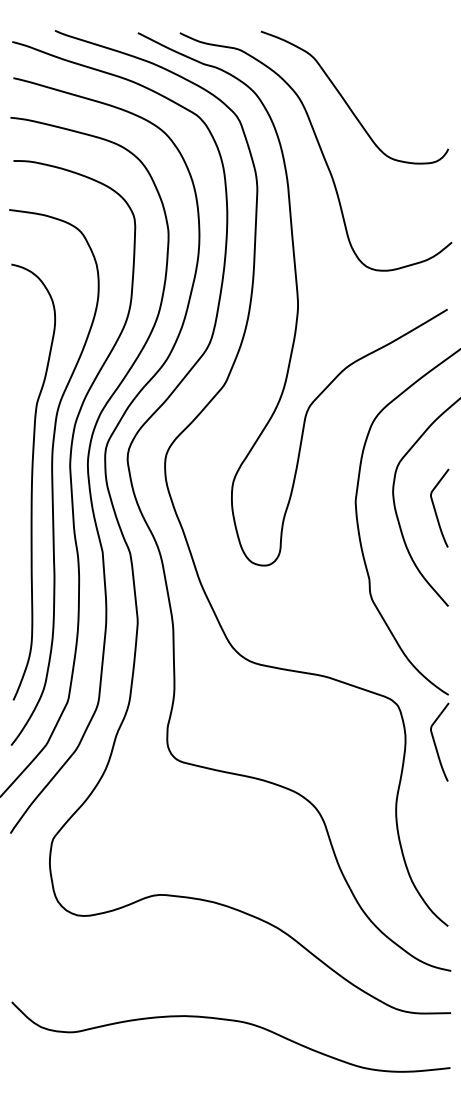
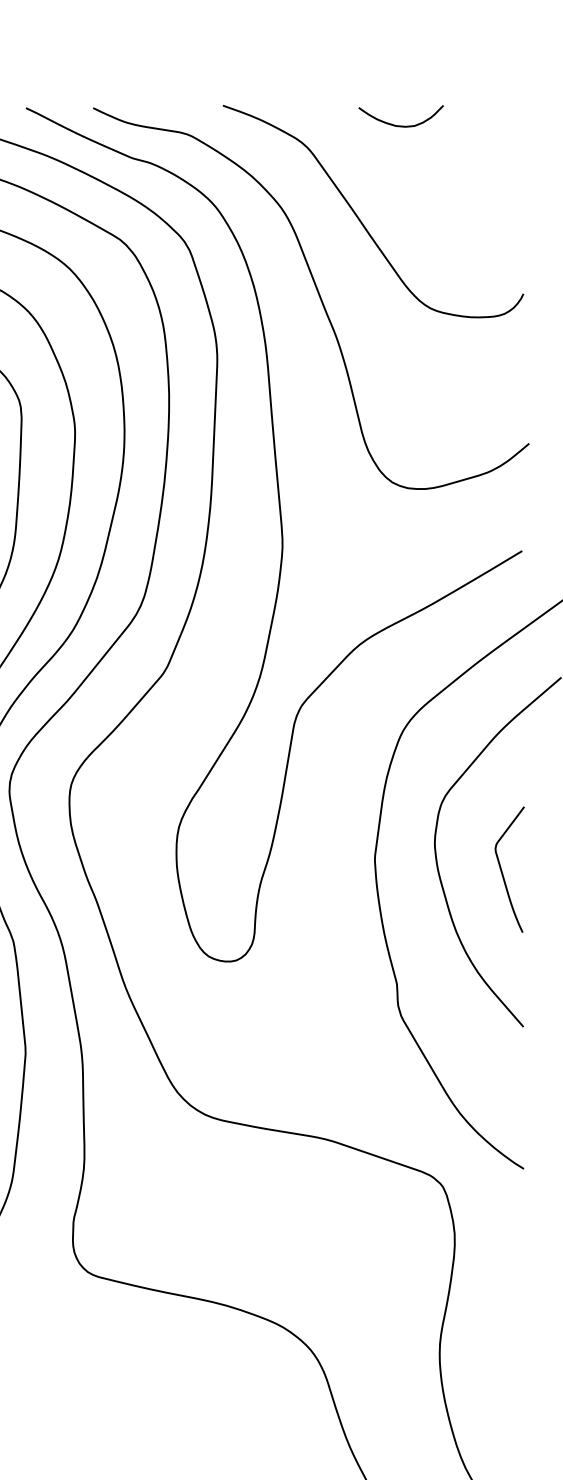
curve: (371, 43) -> (400, 124), added
curve: (435, 741) -> (502, 1243), removed

